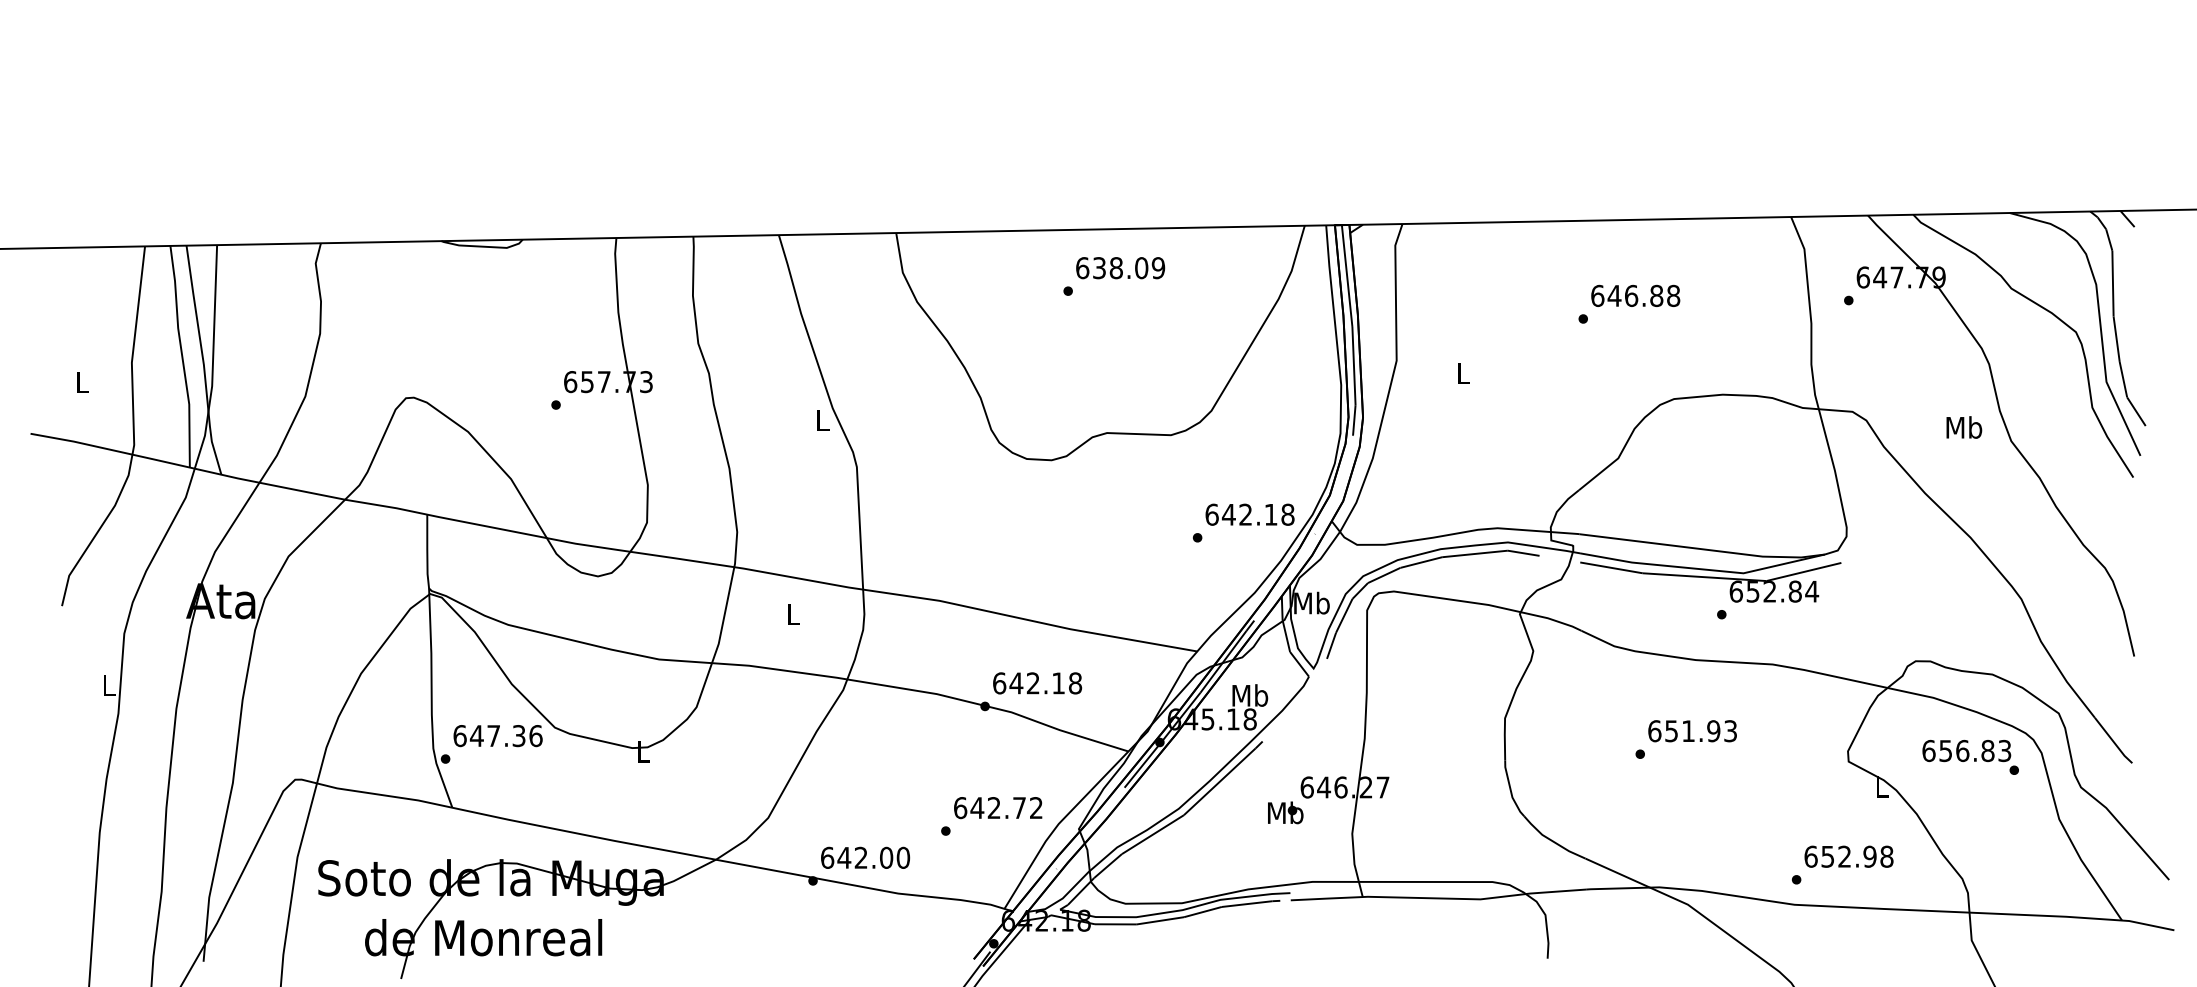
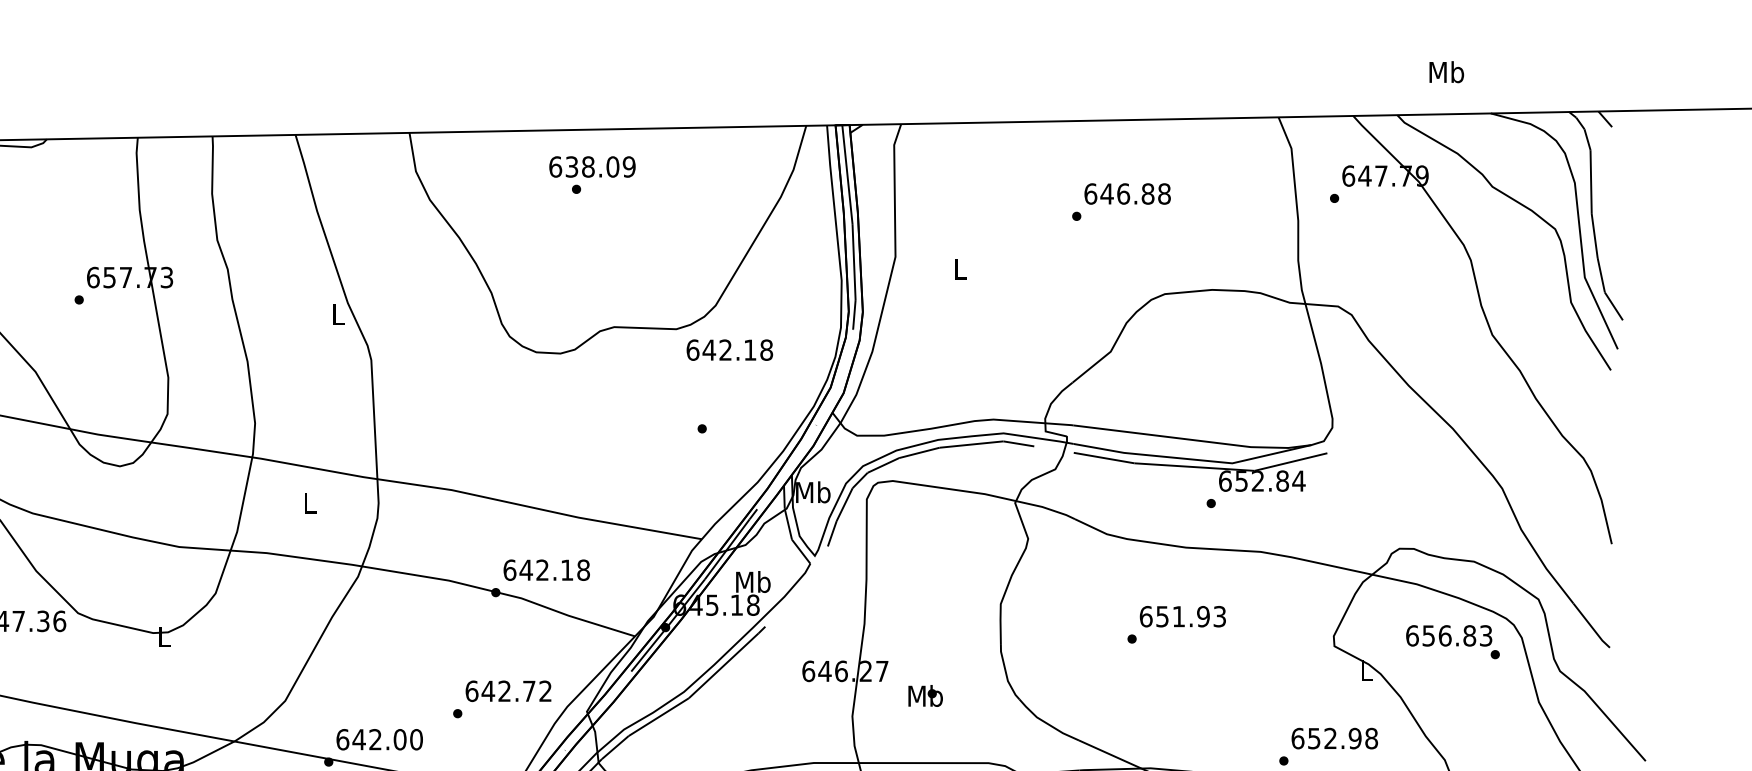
text: (1120, 268) -> (592, 167), moved
text: (1964, 427) -> (1446, 72), moved
text: (1249, 514) -> (729, 349), moved
text: (1285, 812) -> (925, 695), moved

